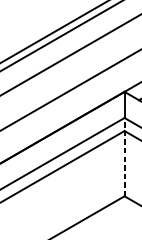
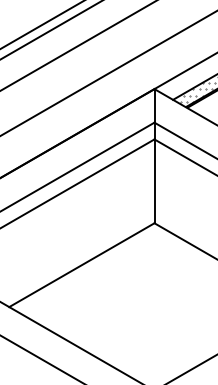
line: (124, 156) -> (154, 172), dashed -> solid

